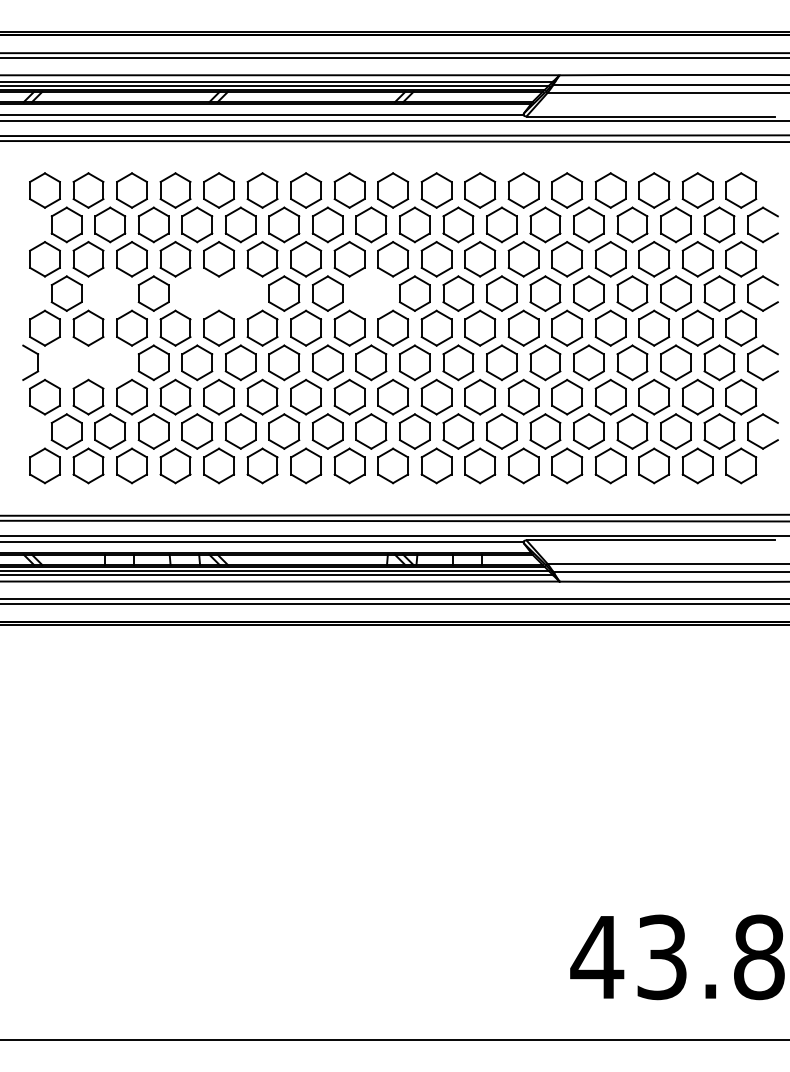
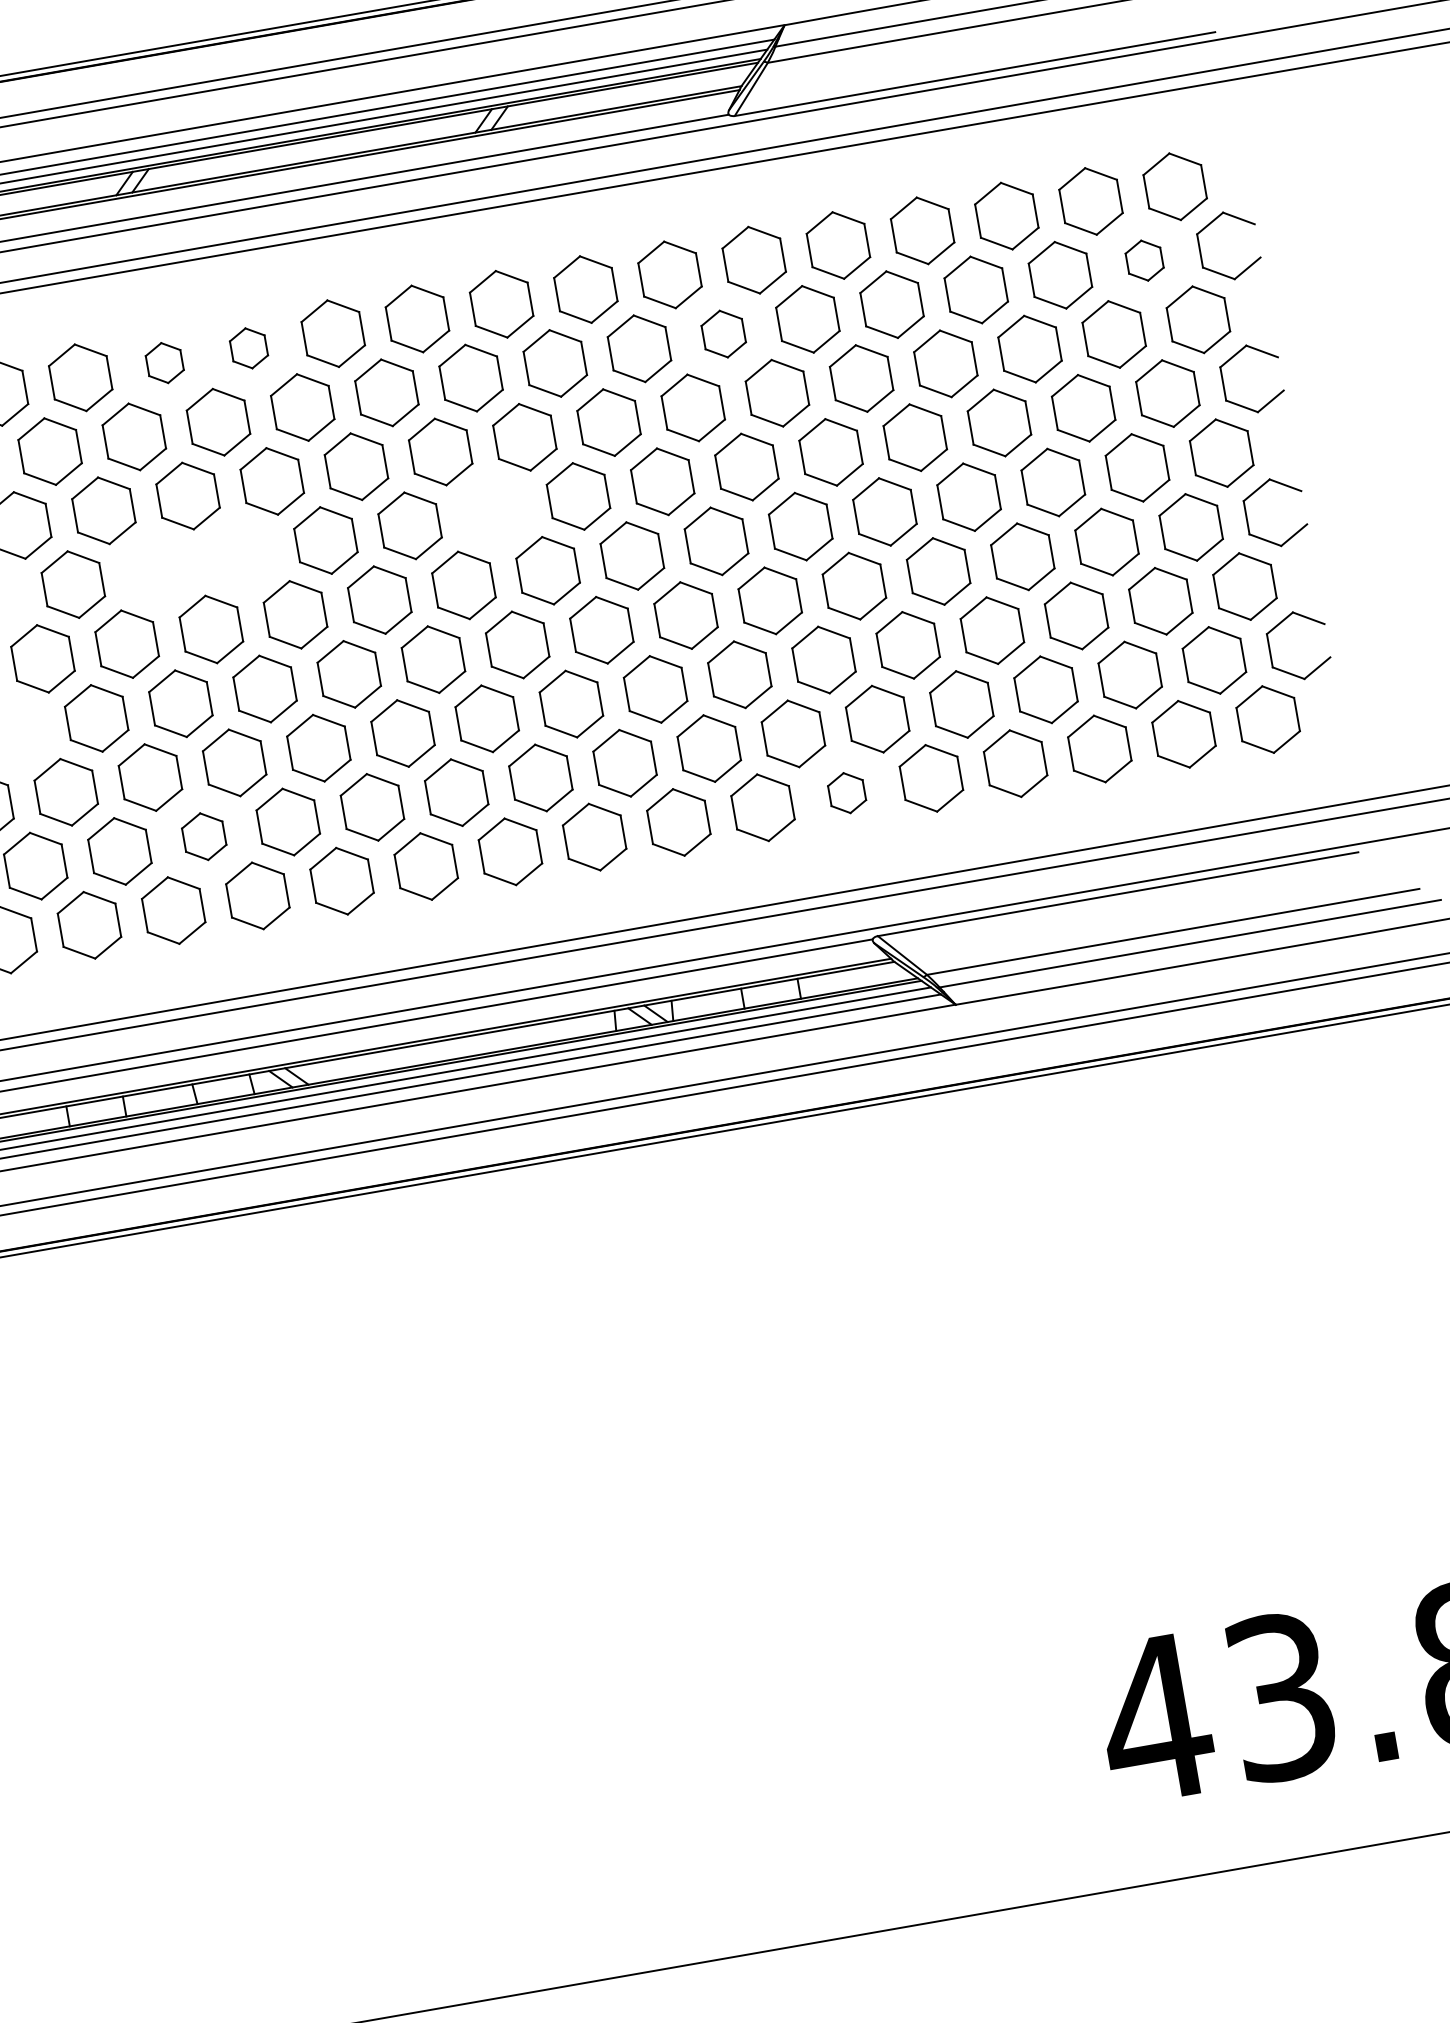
part: (218, 190) -> (163, 363), size x0.6
part: (262, 190) -> (248, 348), size x0.6
part: (501, 224) -> (722, 333), size x0.7
part: (719, 224) -> (1144, 259), size x0.6
part: (197, 431) -> (204, 836), size x0.7
part: (523, 465) -> (846, 792), size x0.6

